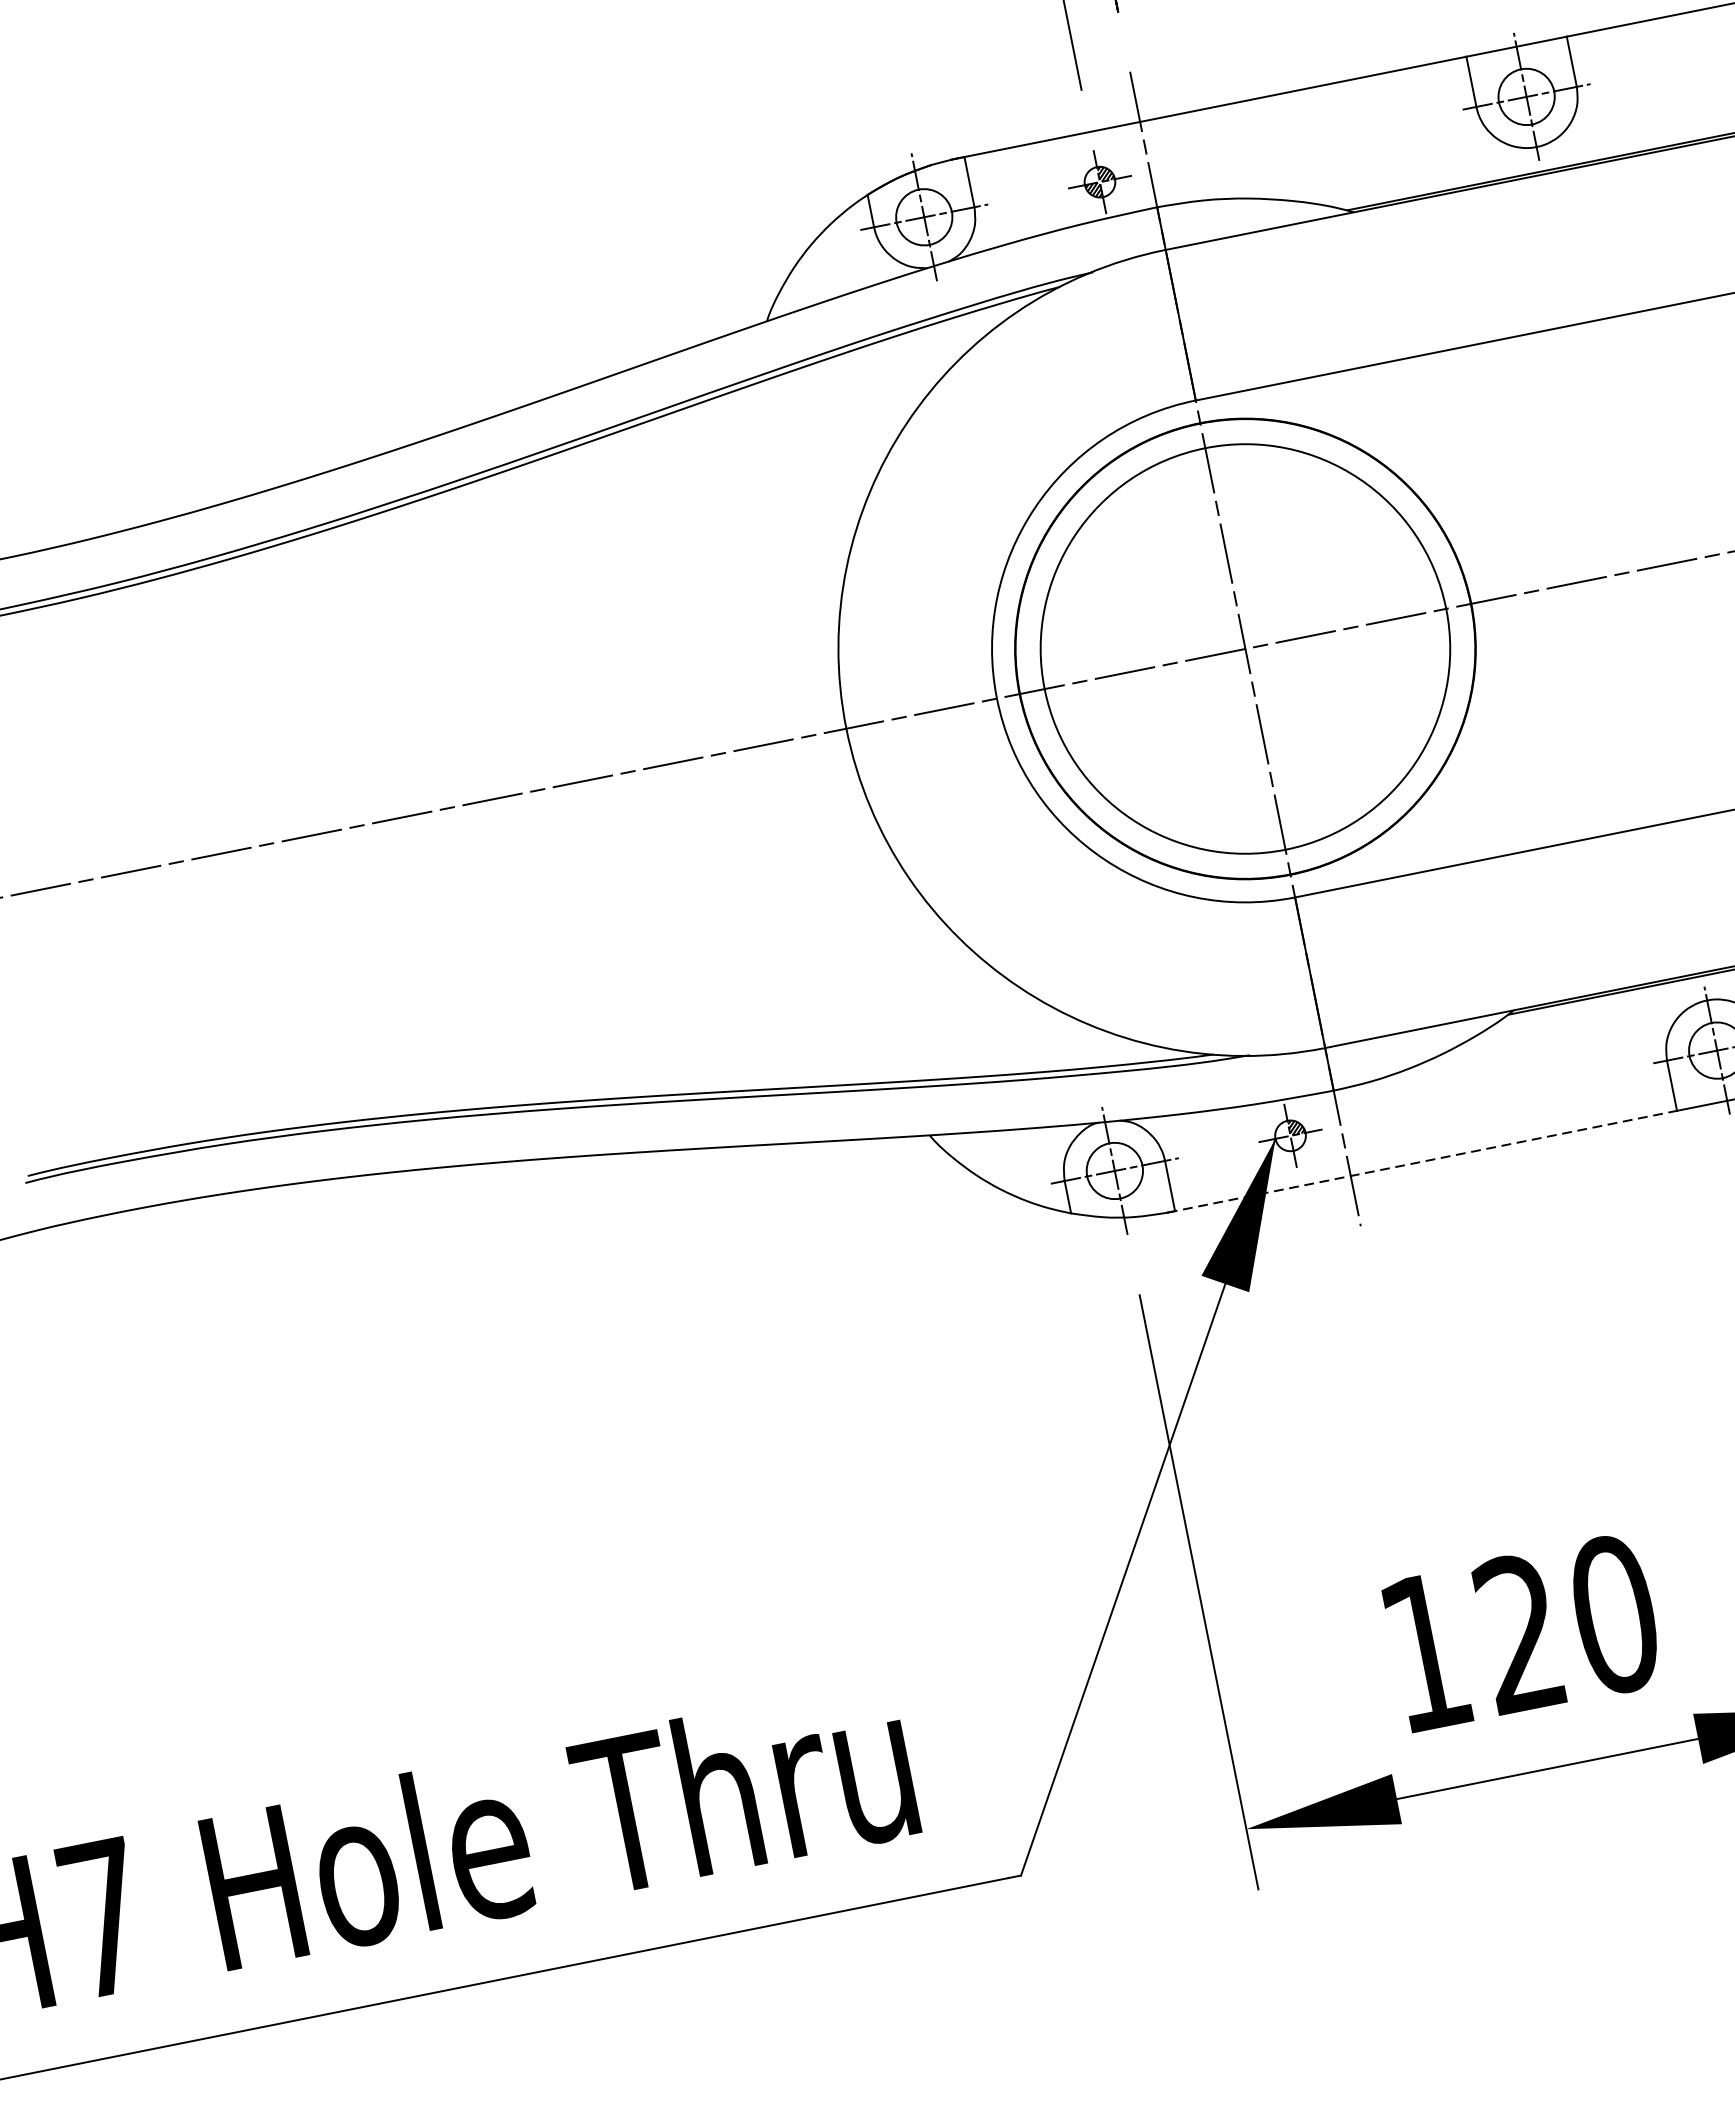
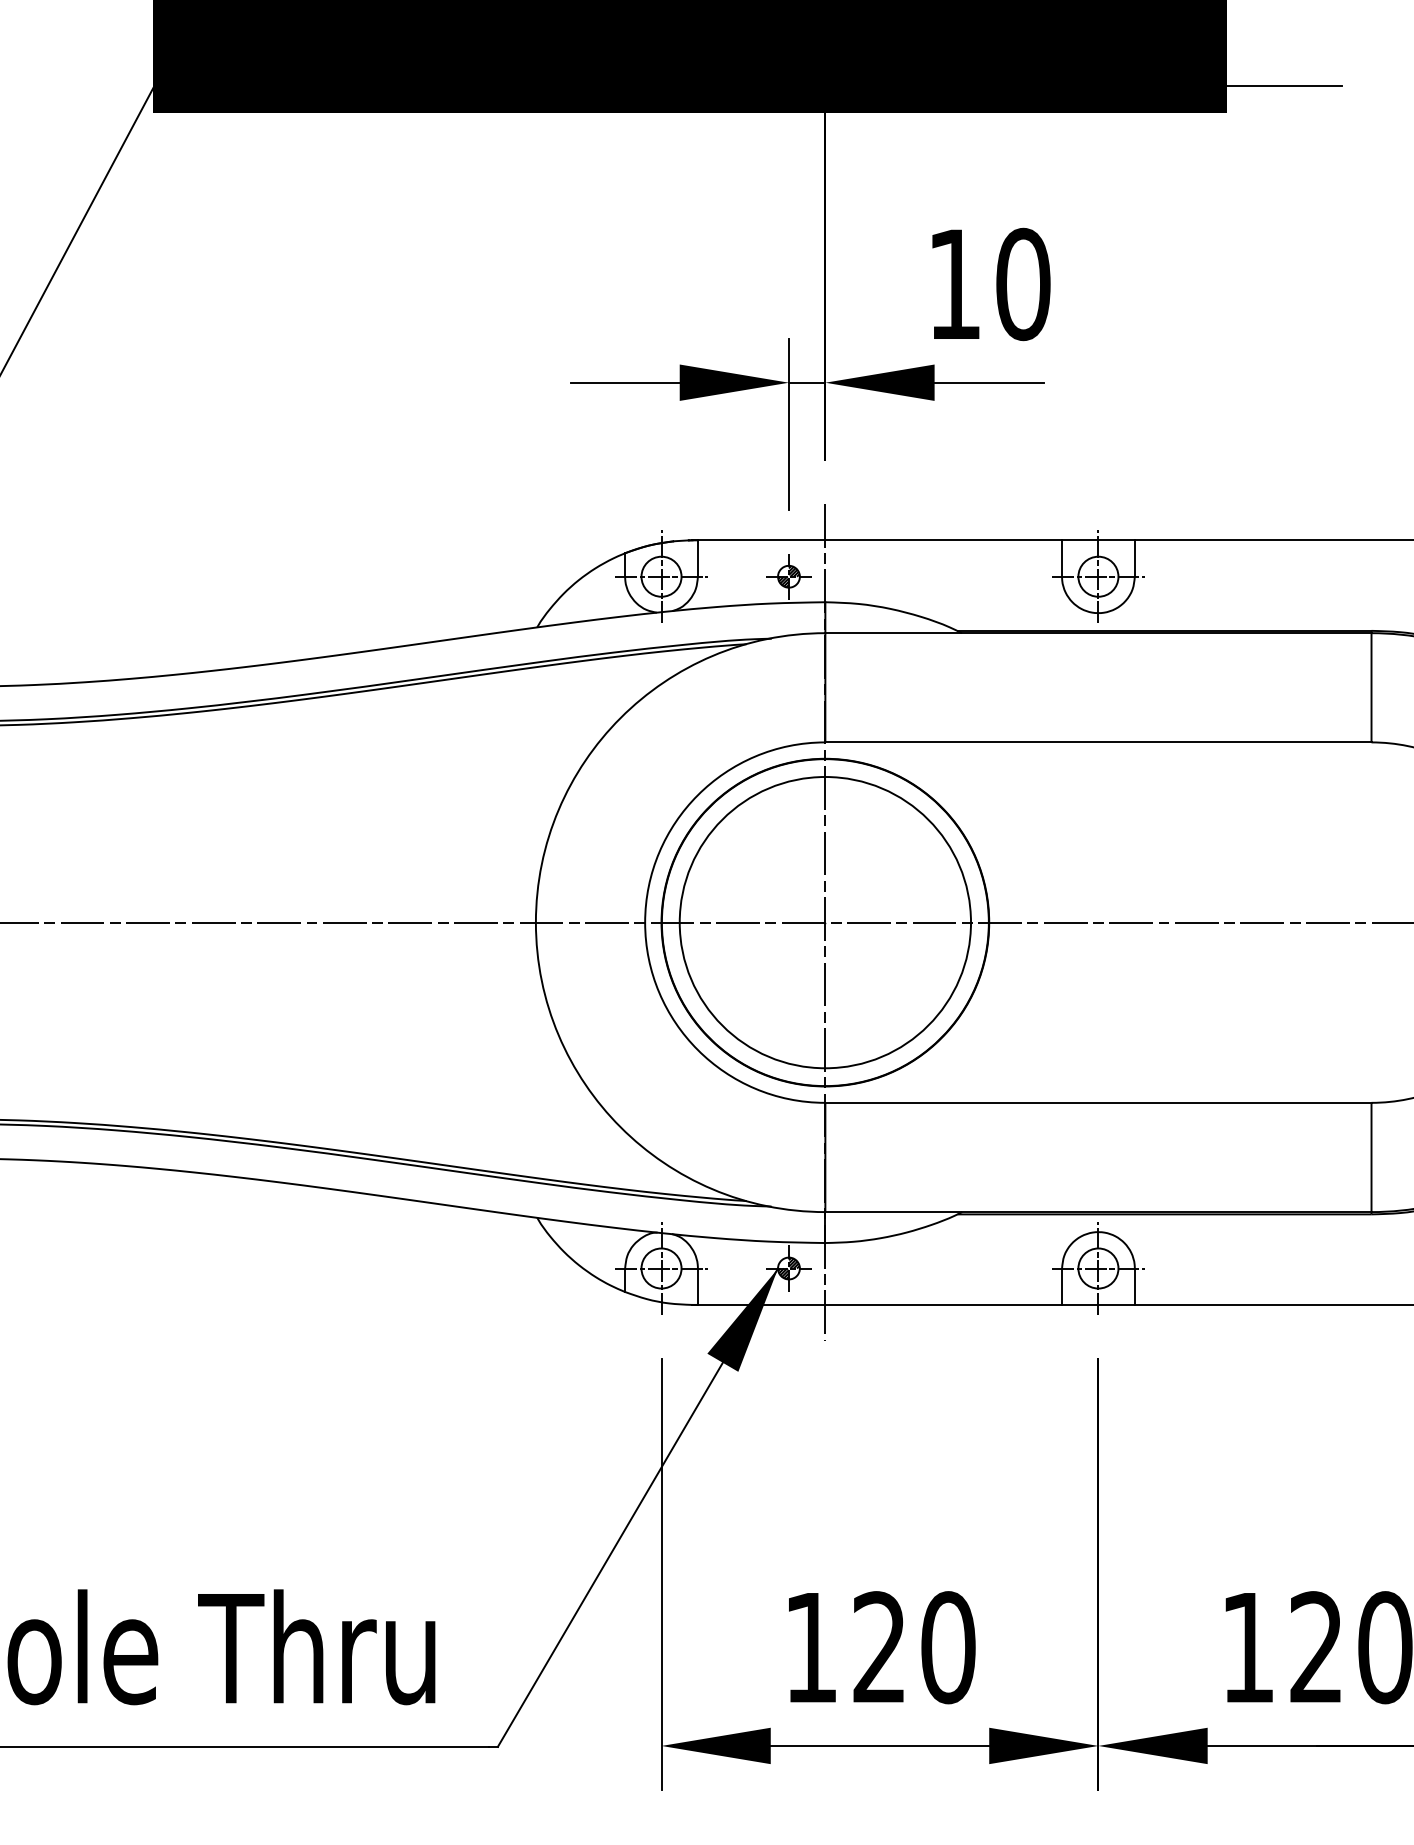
hatch: (1284, 1144) -> (783, 1273), added
line: (1422, 1161) -> (877, 1304), dashed -> solid

